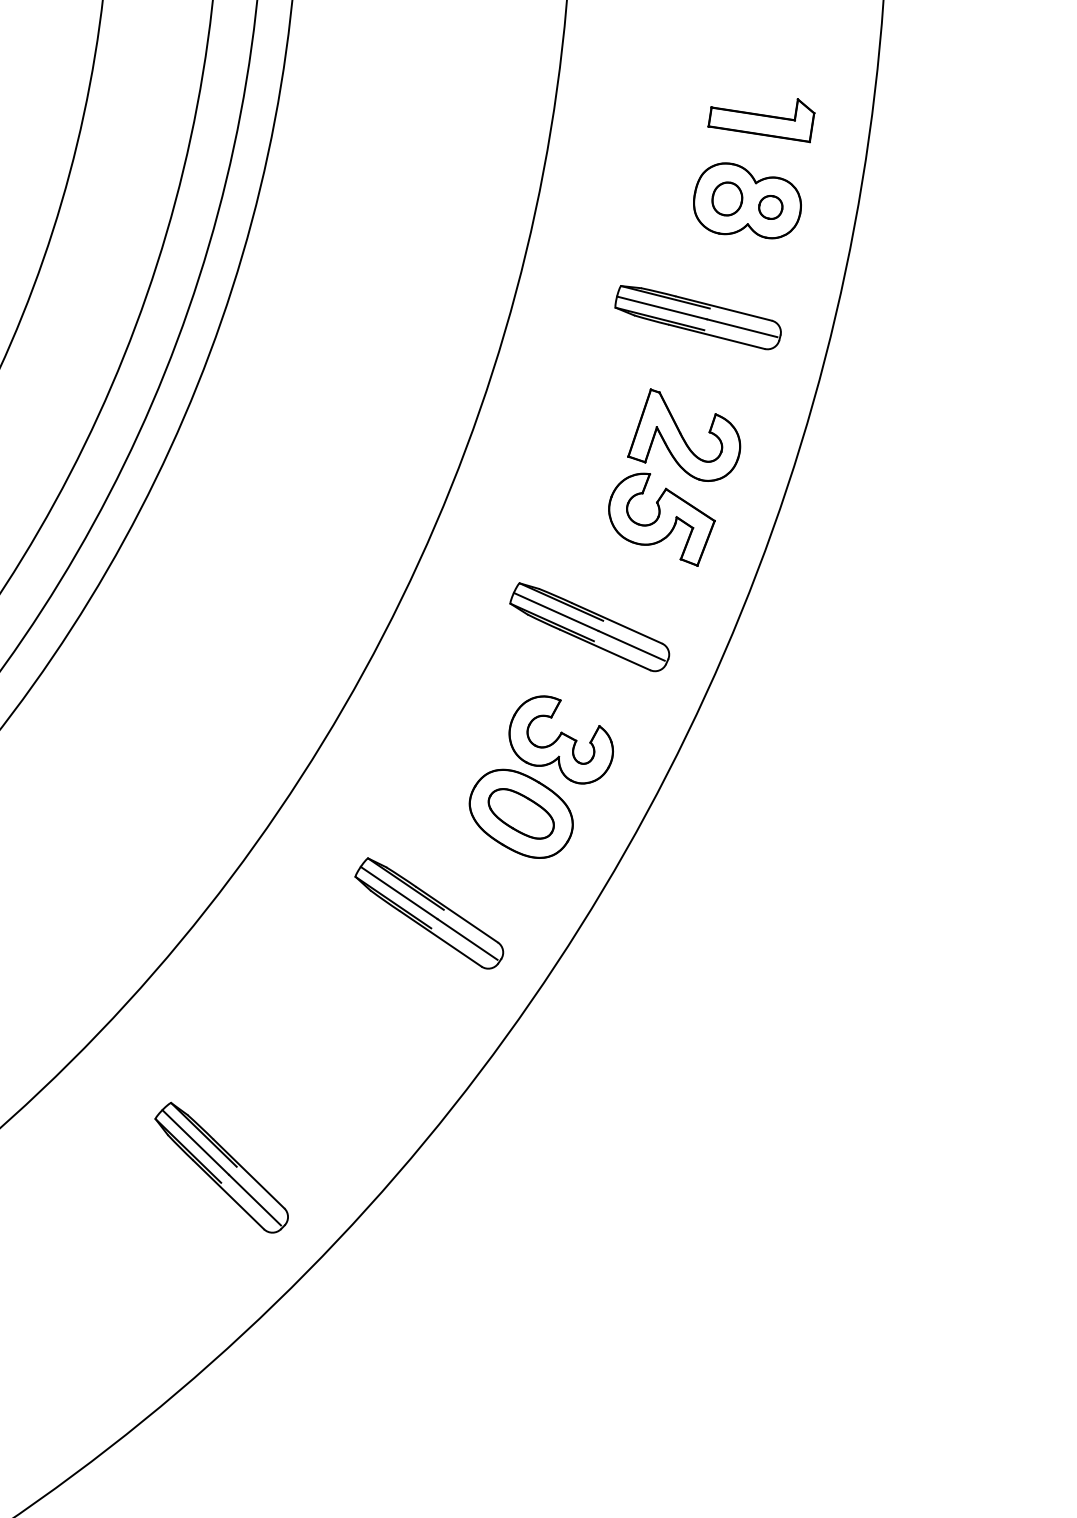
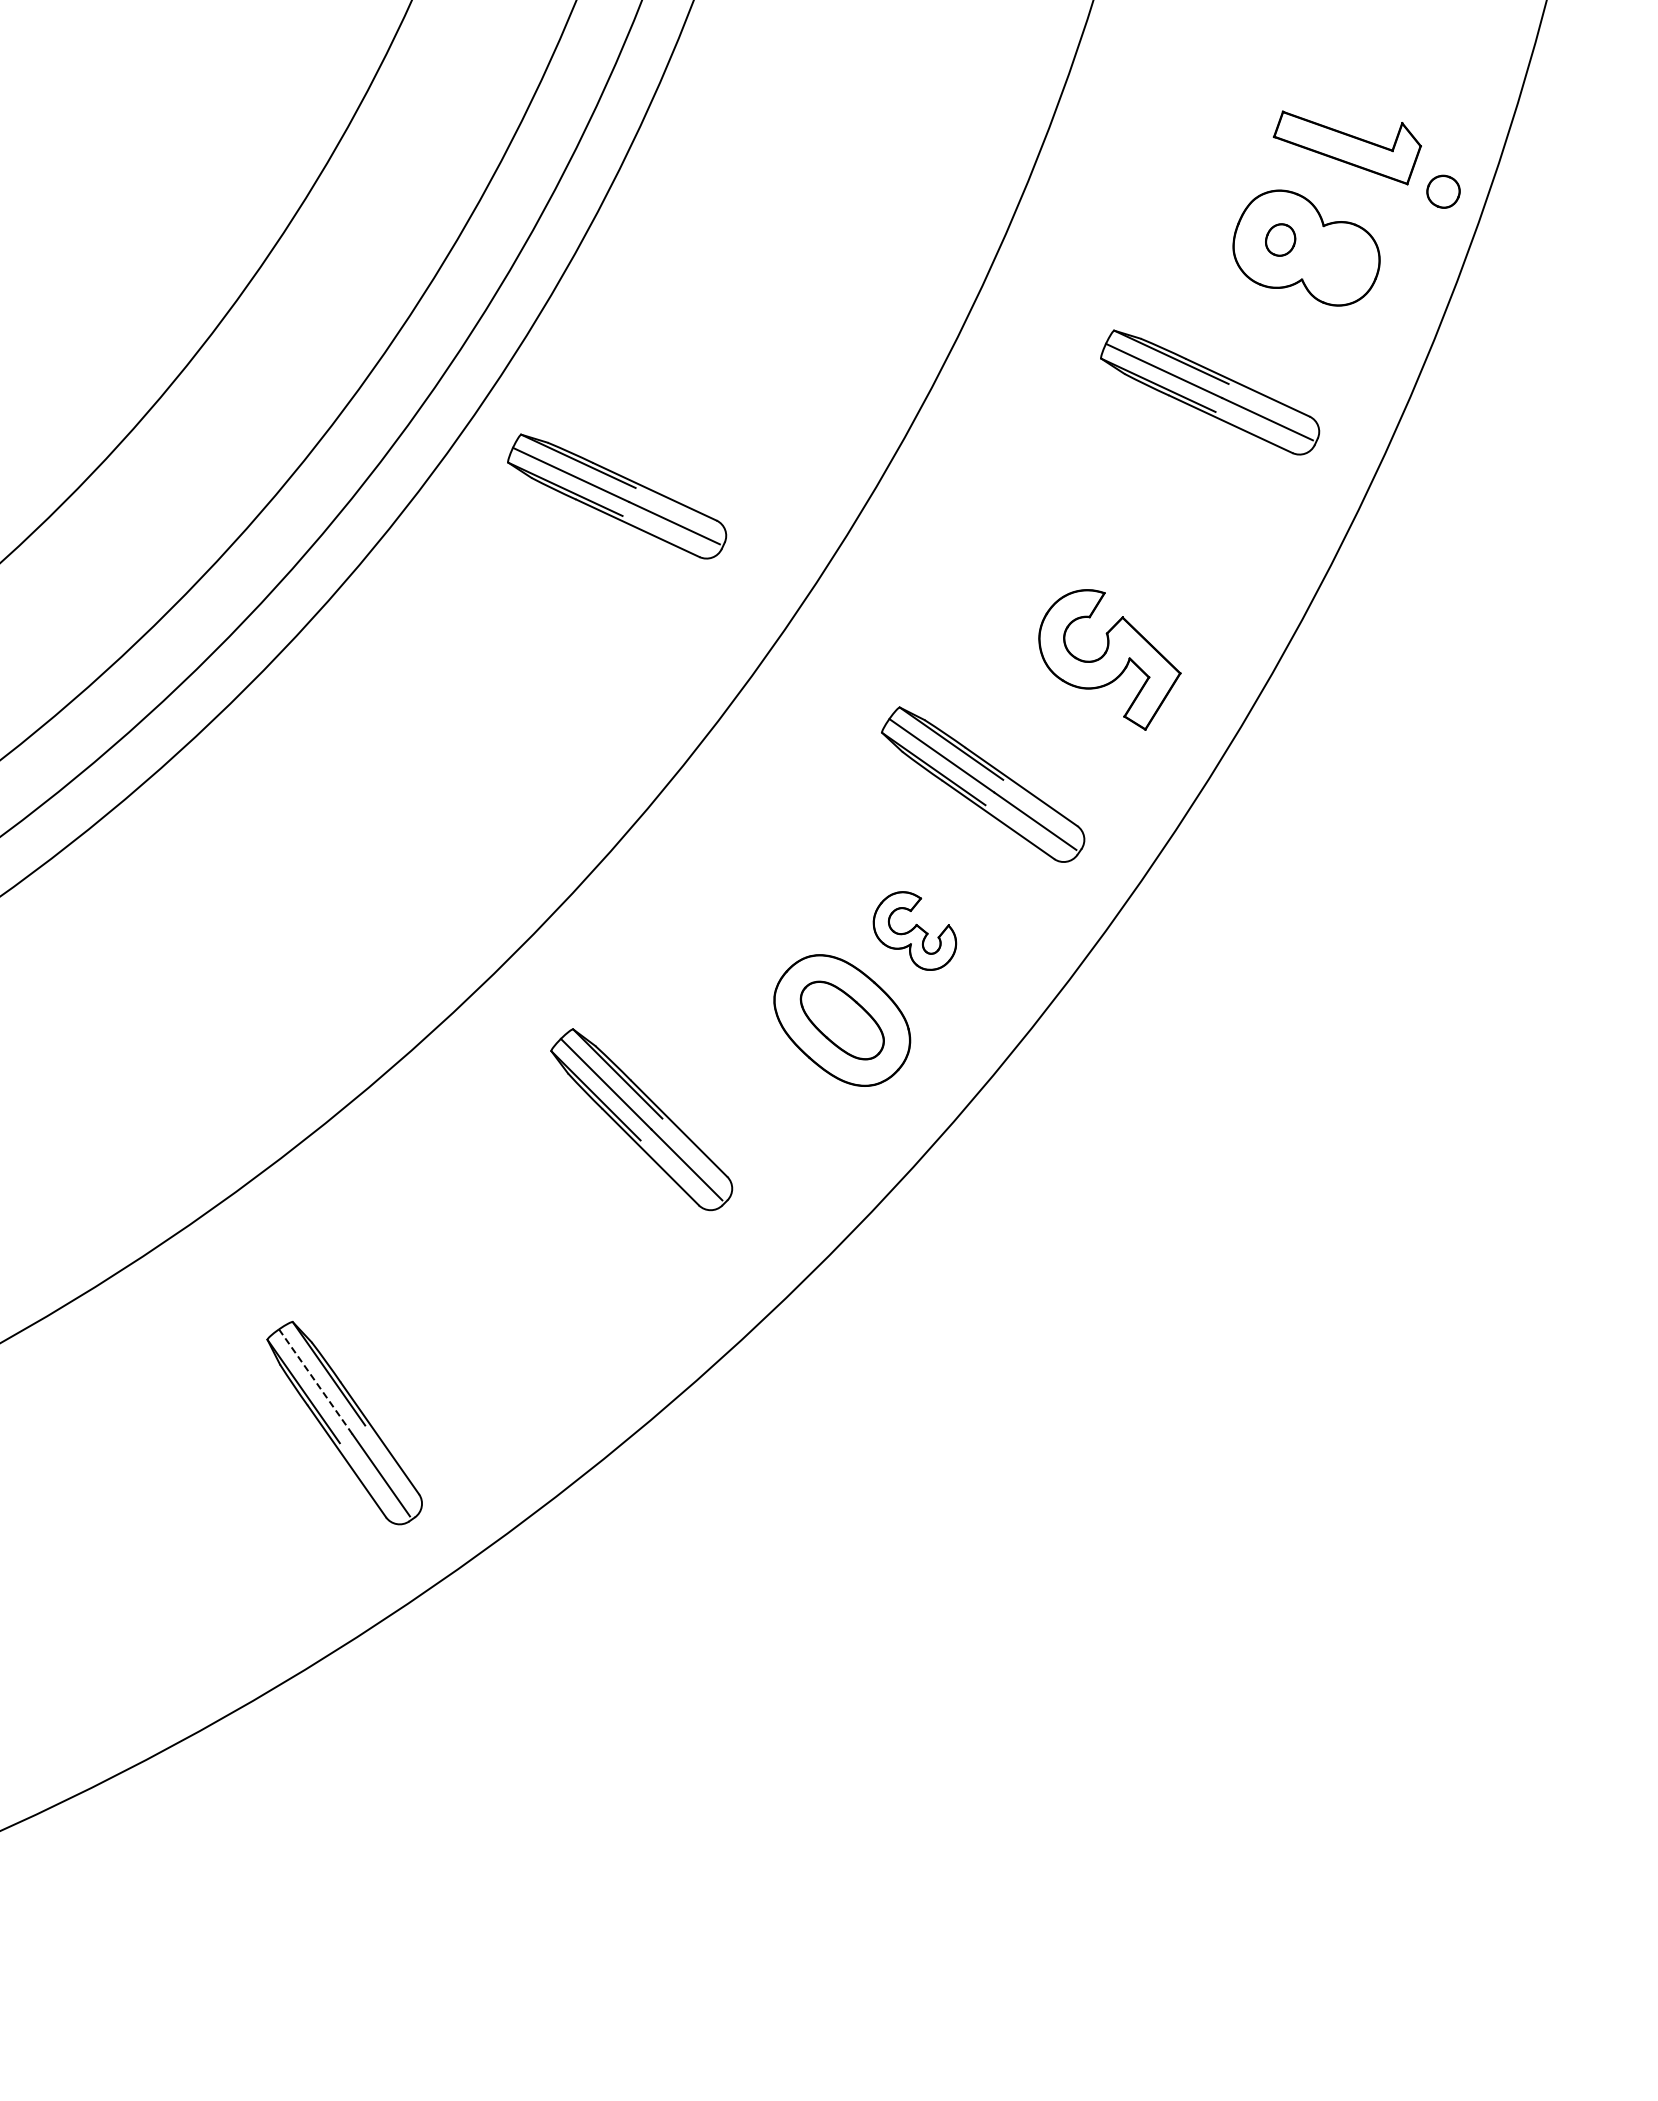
part: (727, 198) -> (1280, 239), size x0.7
part: (770, 207) -> (1443, 191), moved
part: (680, 435) -> (1156, 548), removed
part: (290, 471) -> (617, 496), added
part: (560, 740) -> (914, 930), size x0.6
part: (429, 913) -> (641, 1119), moved
line: (196, 1142) -> (316, 1382), solid -> dashed

